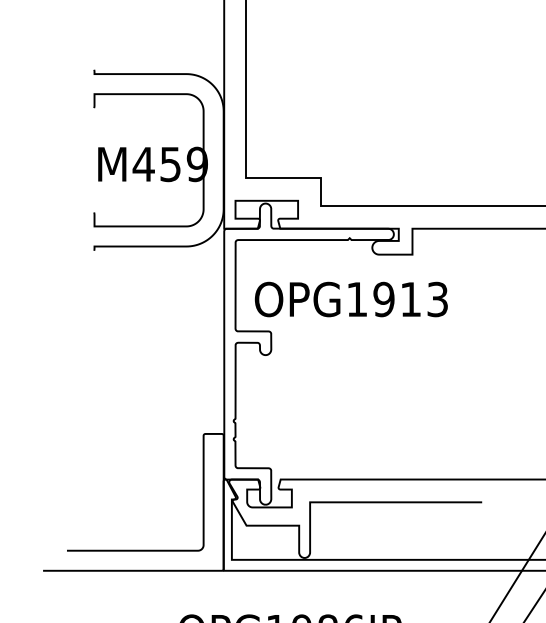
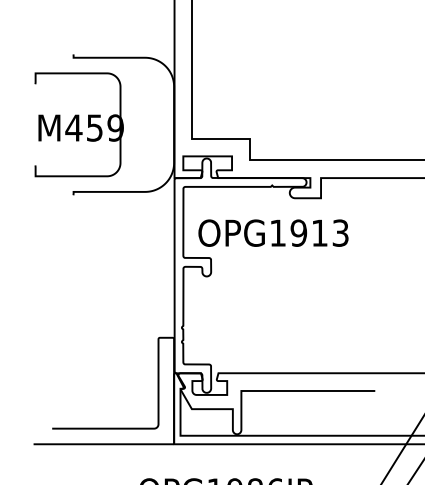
part: (149, 159) -> (78, 124), moved

